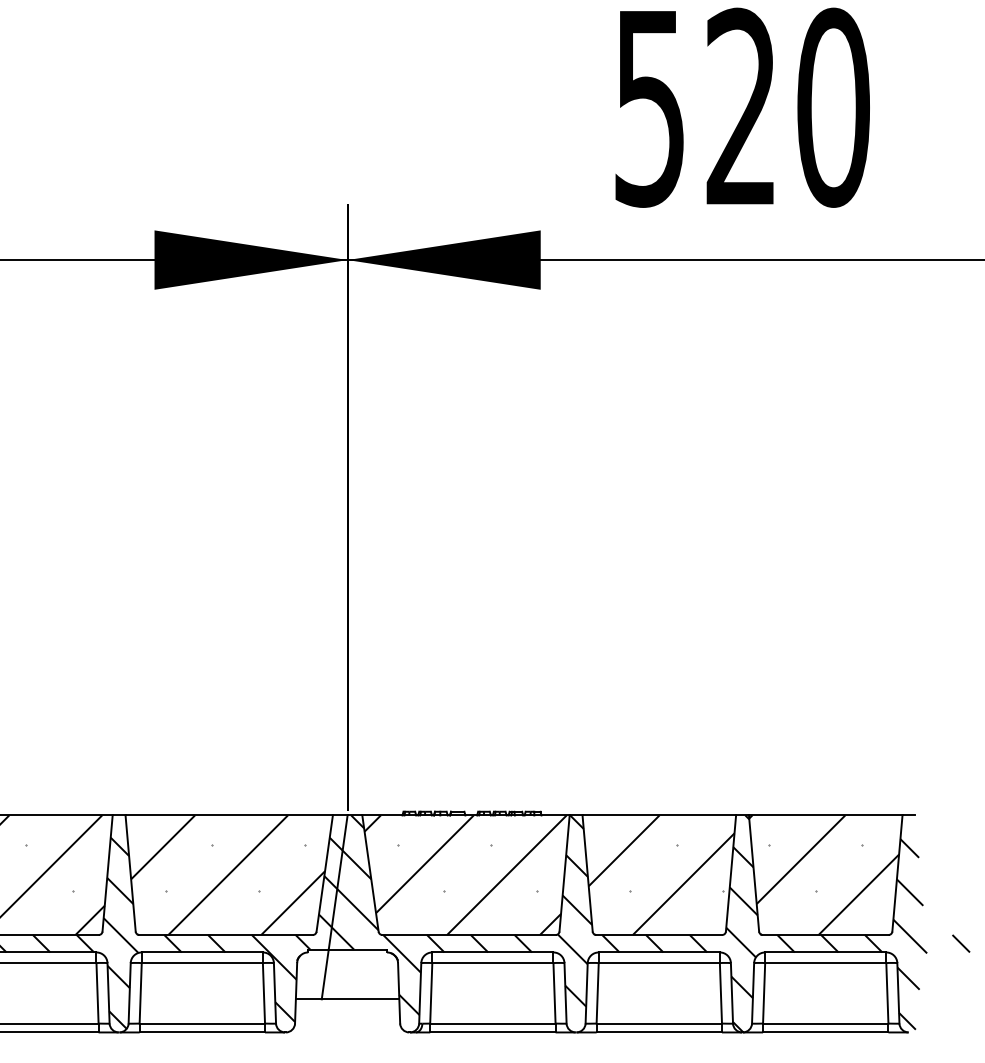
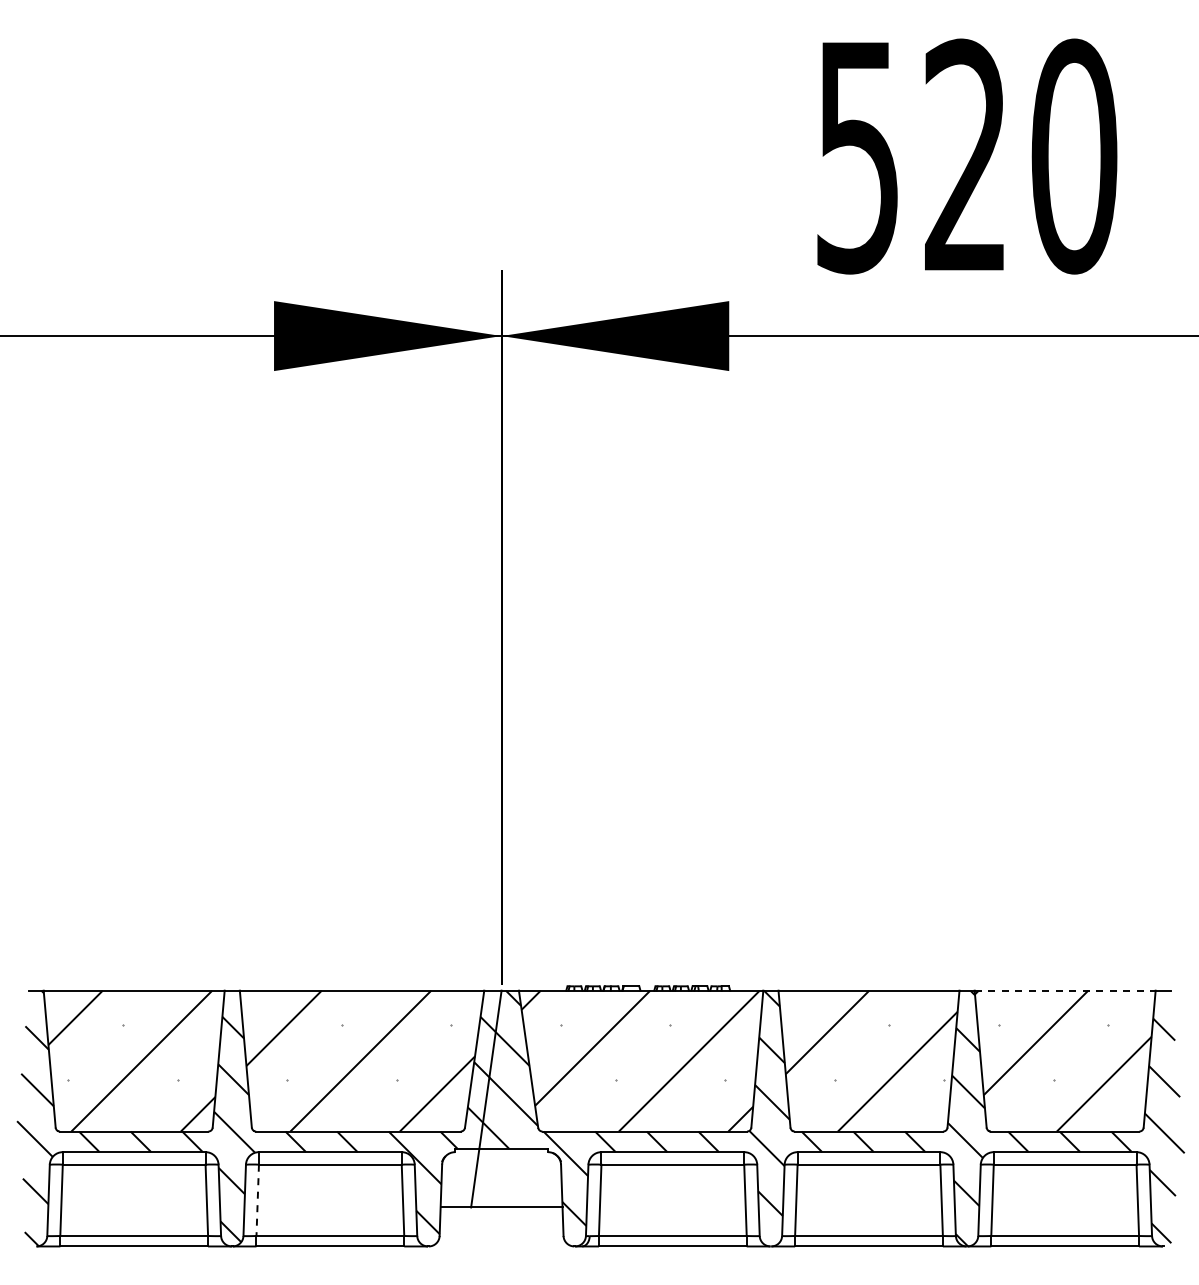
line: (826, 815) -> (1065, 990), solid -> dashed
line: (140, 993) -> (257, 1200), solid -> dashed

